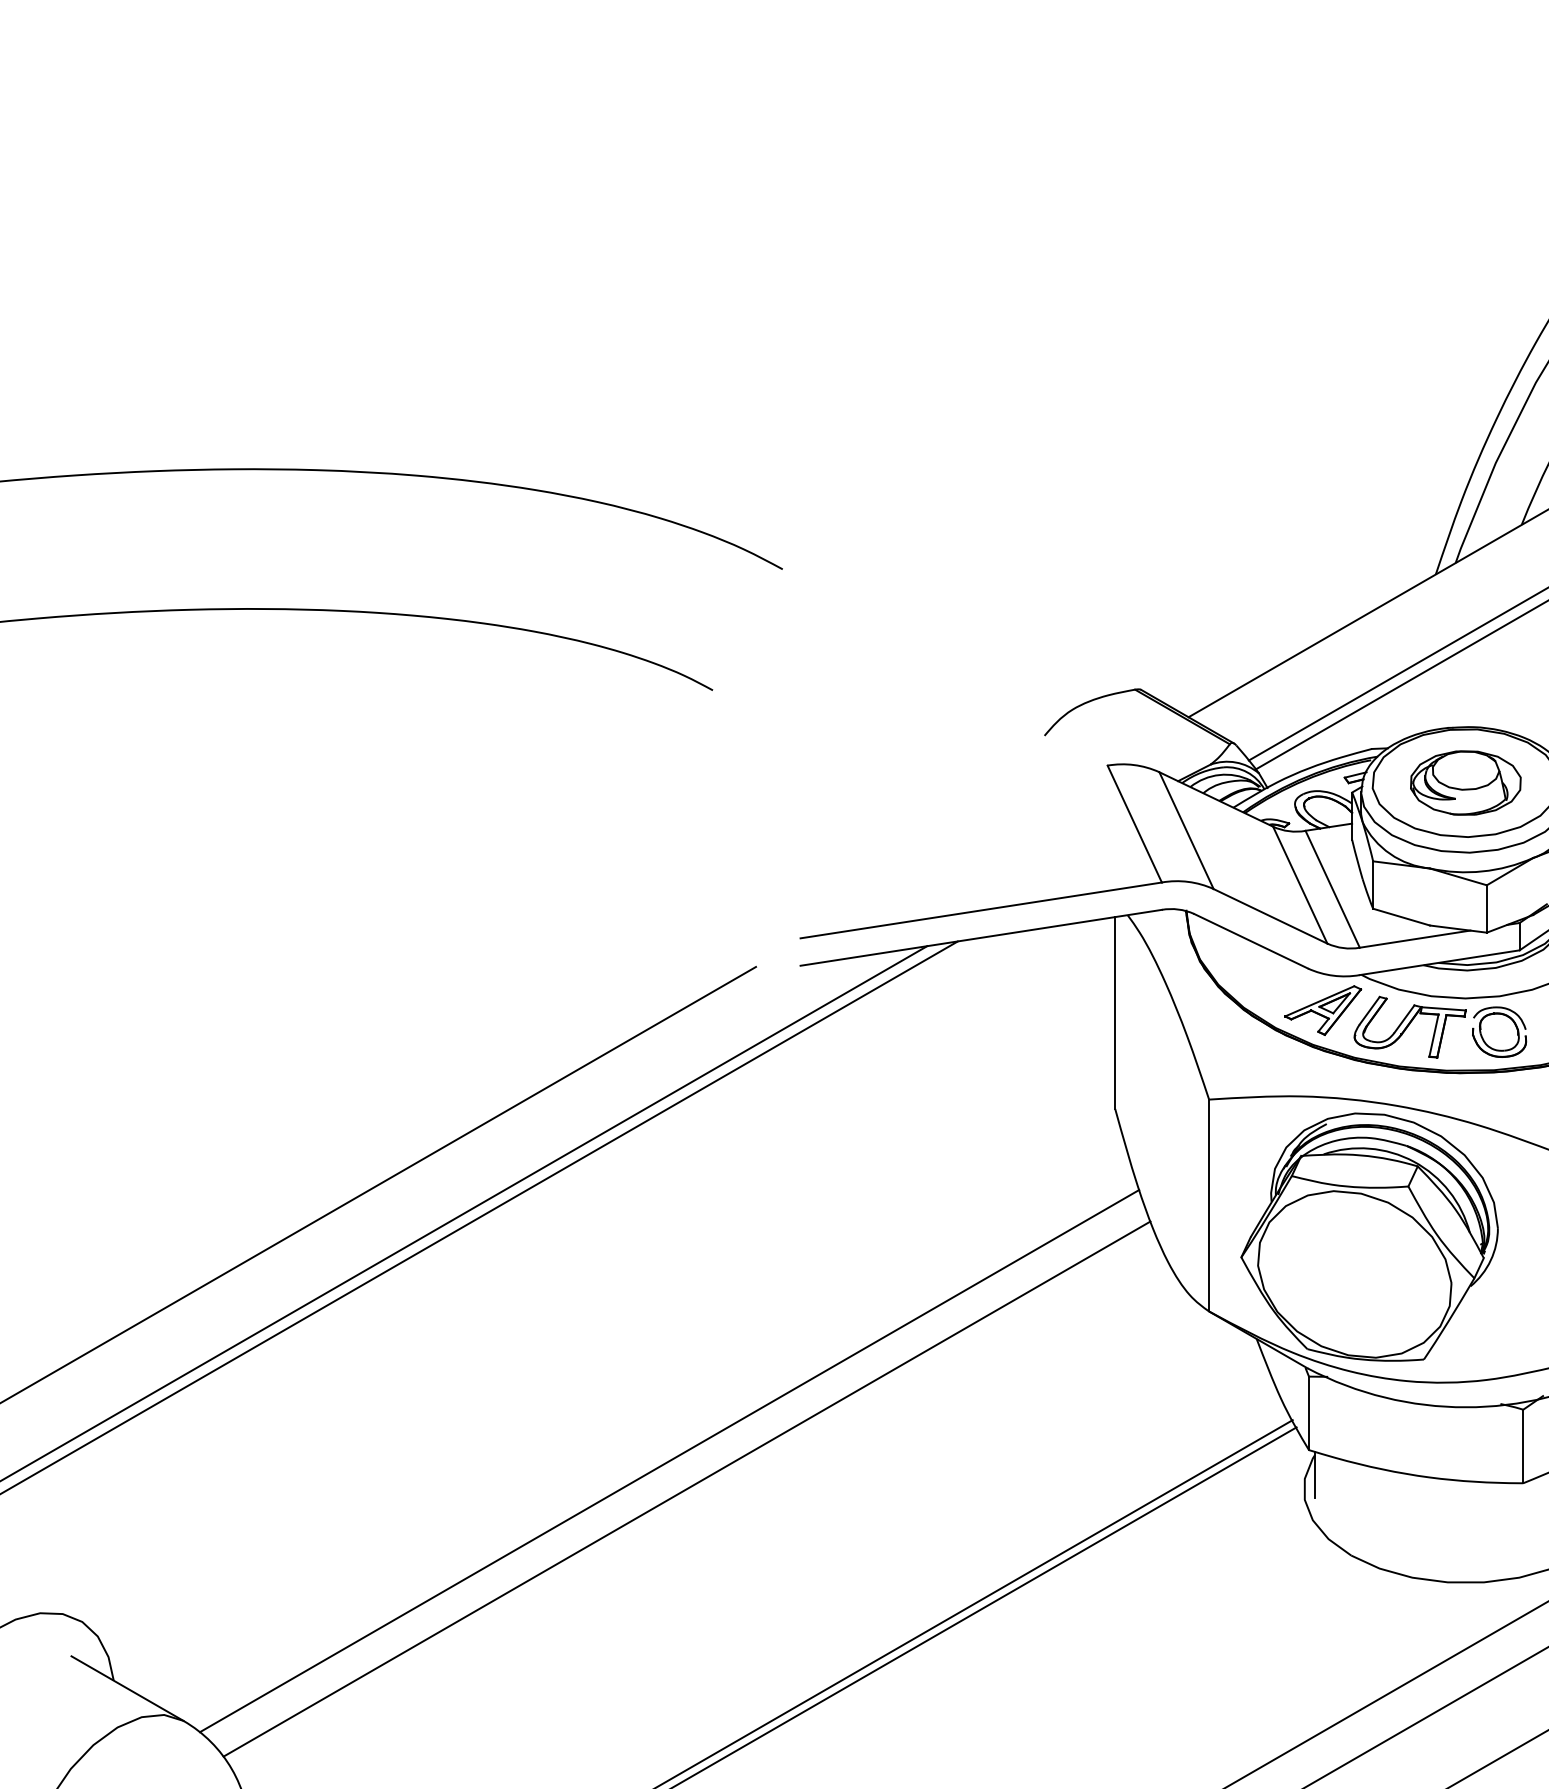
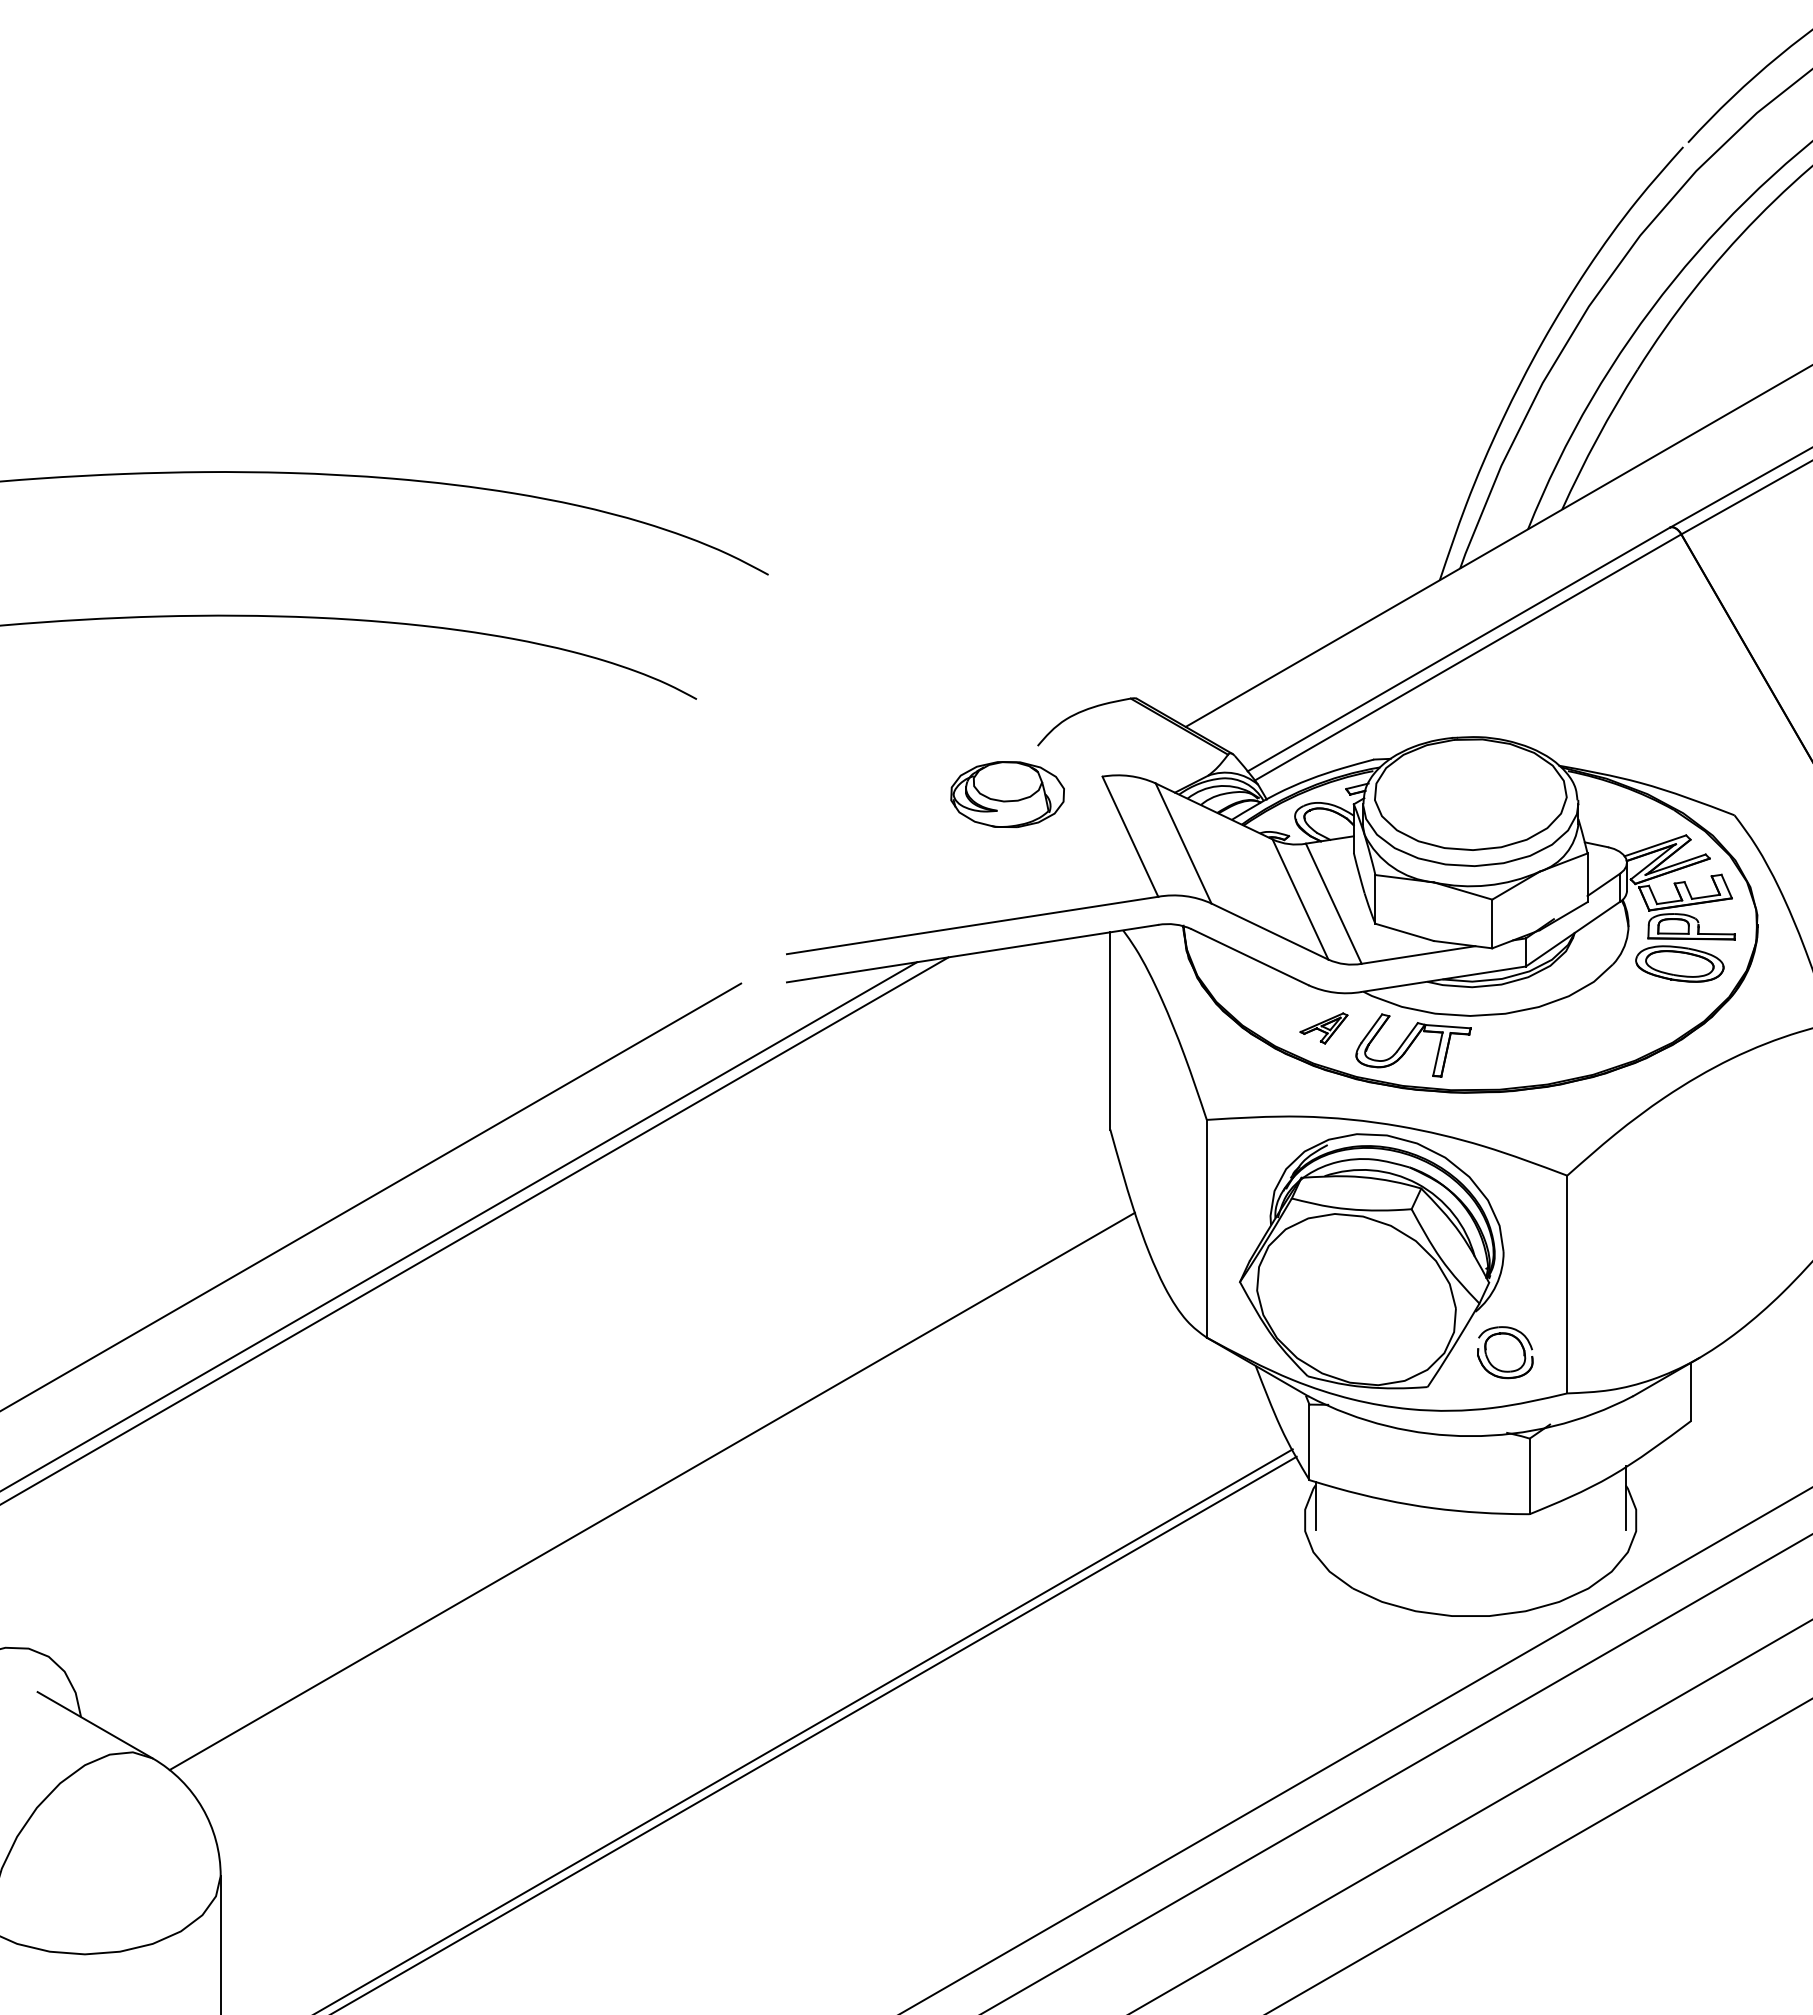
part: (1465, 782) -> (1007, 794), moved
part: (1322, 1010) -> (1323, 1028), size x0.6
part: (1499, 1032) -> (1505, 1352), moved
line: (686, 1489) -> (669, 1520), removed

